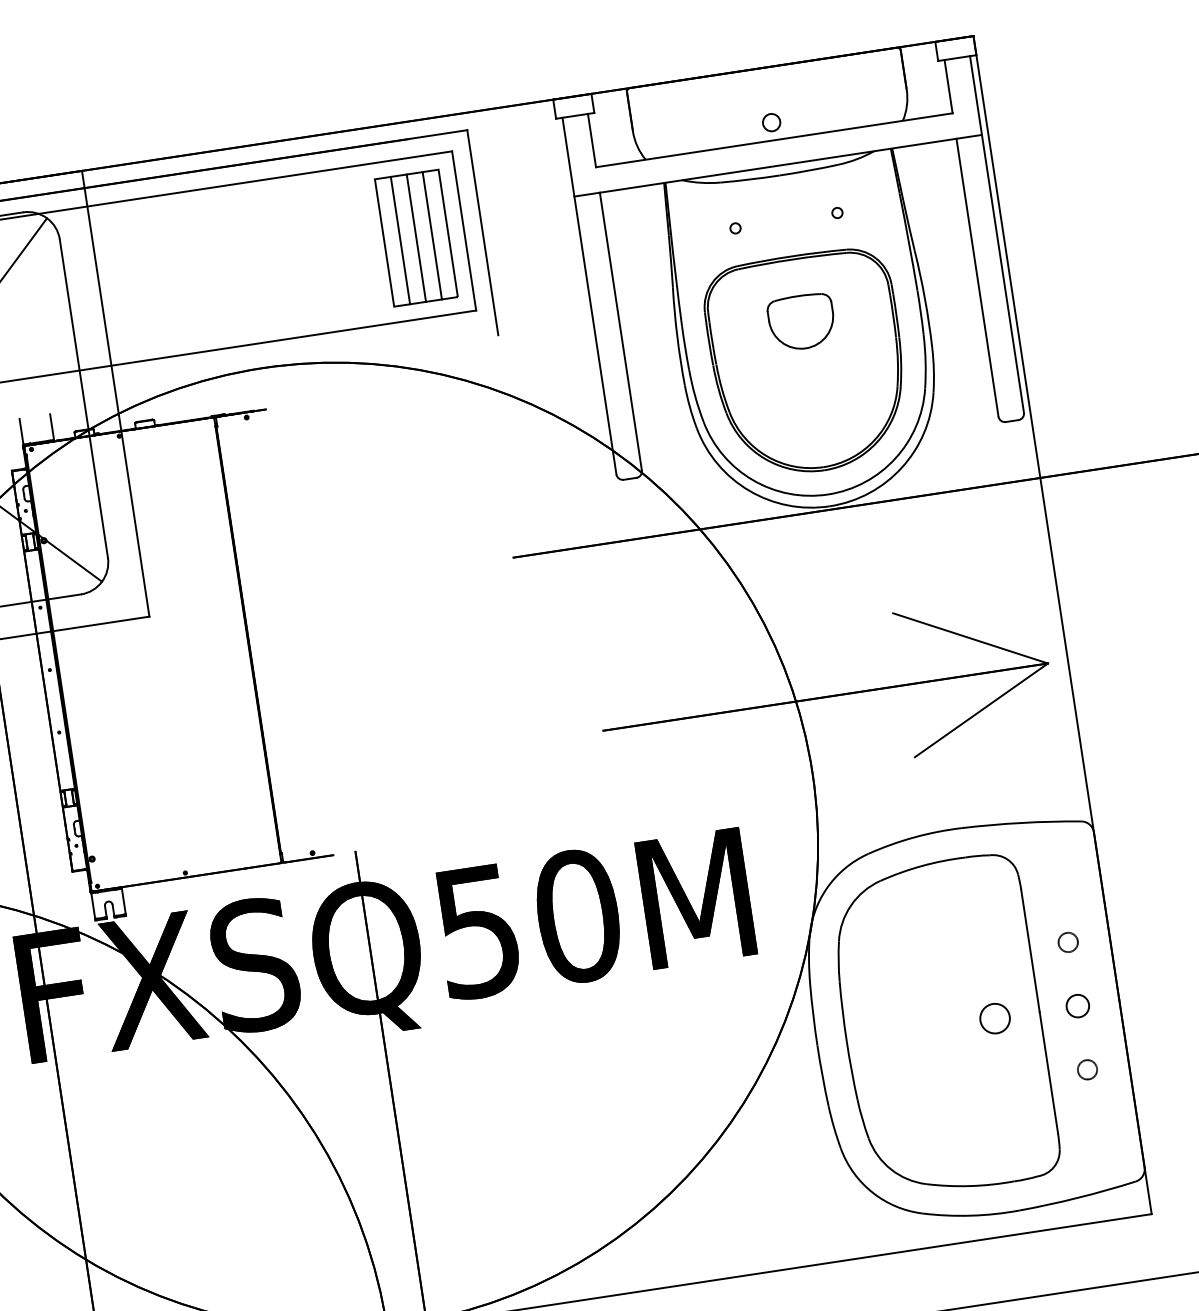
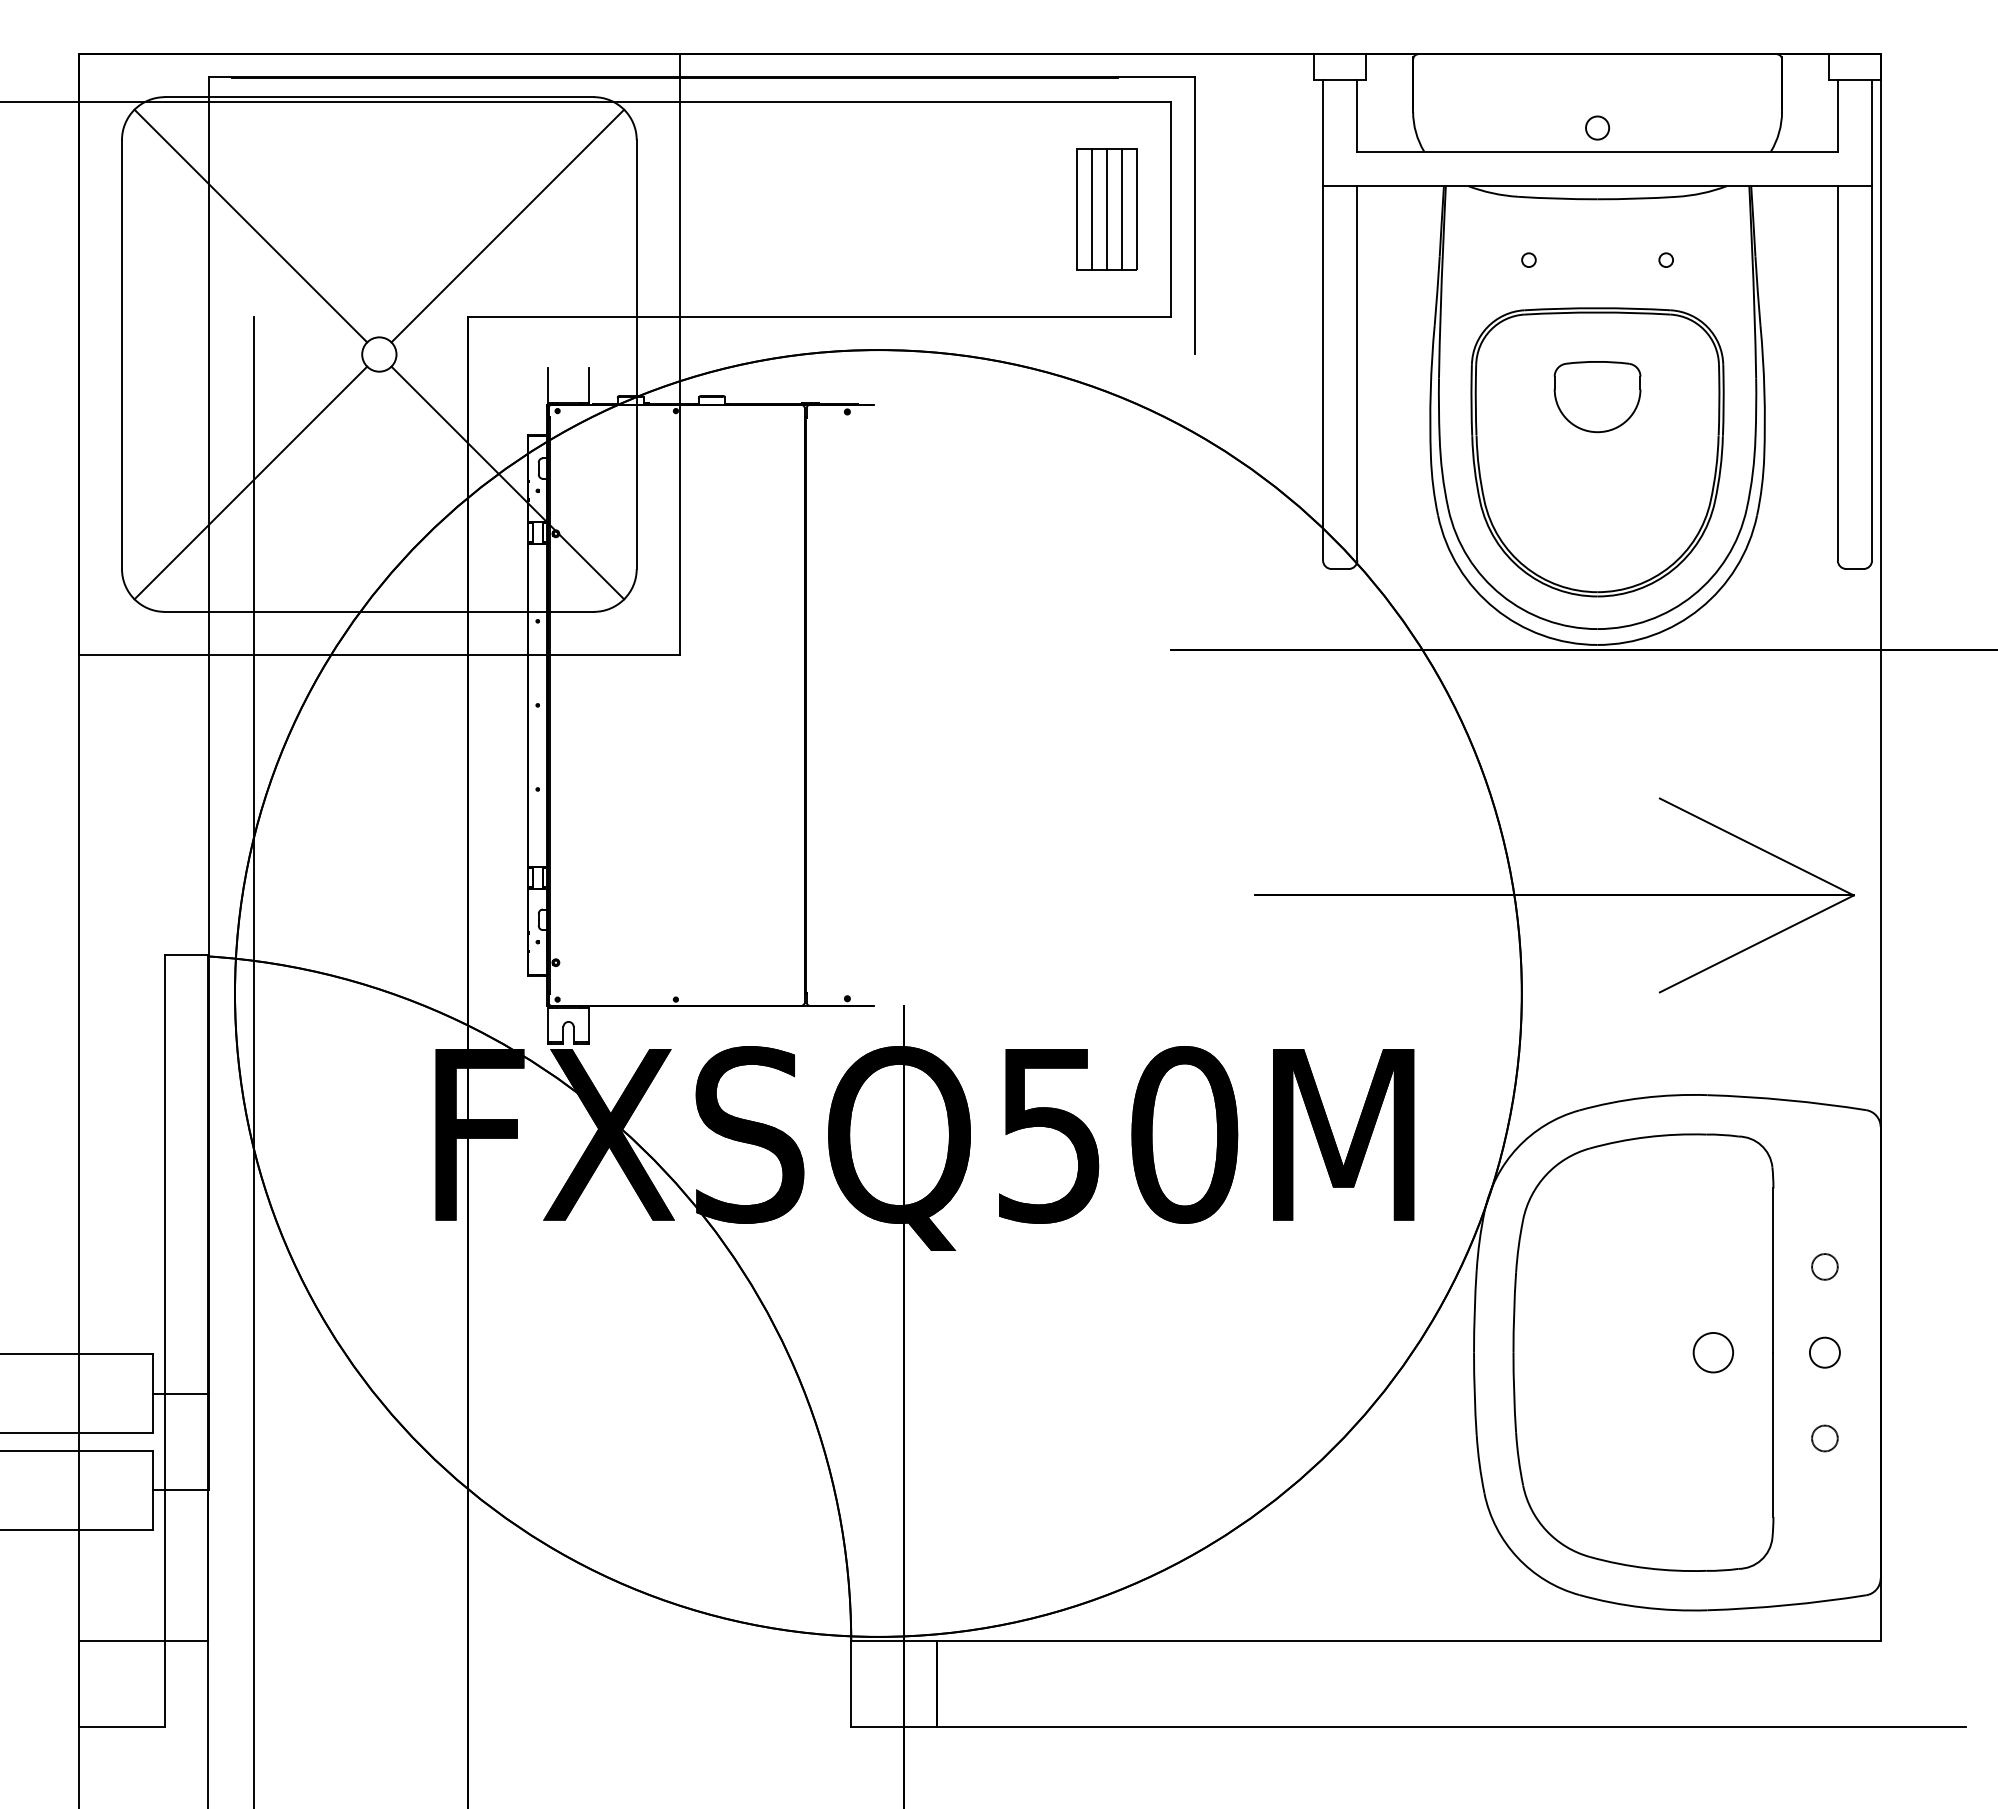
part: (416, 238) -> (1106, 209), size x0.7

